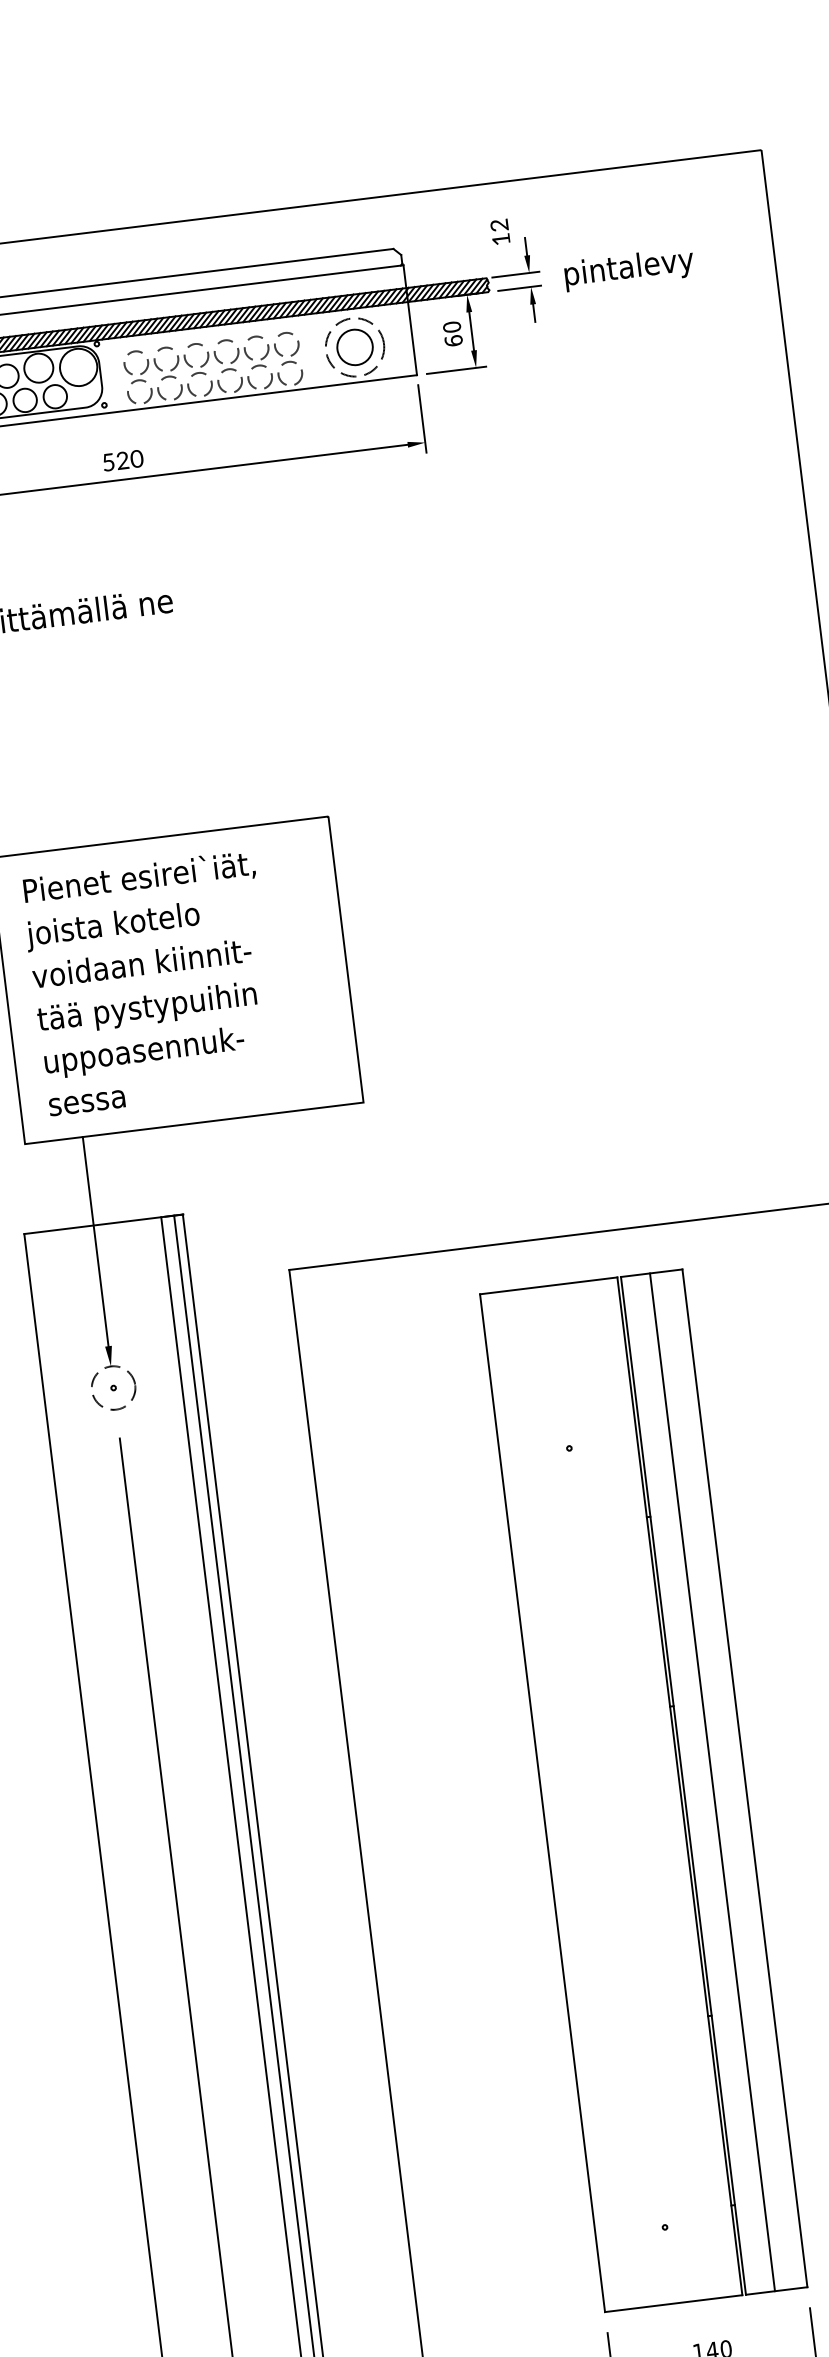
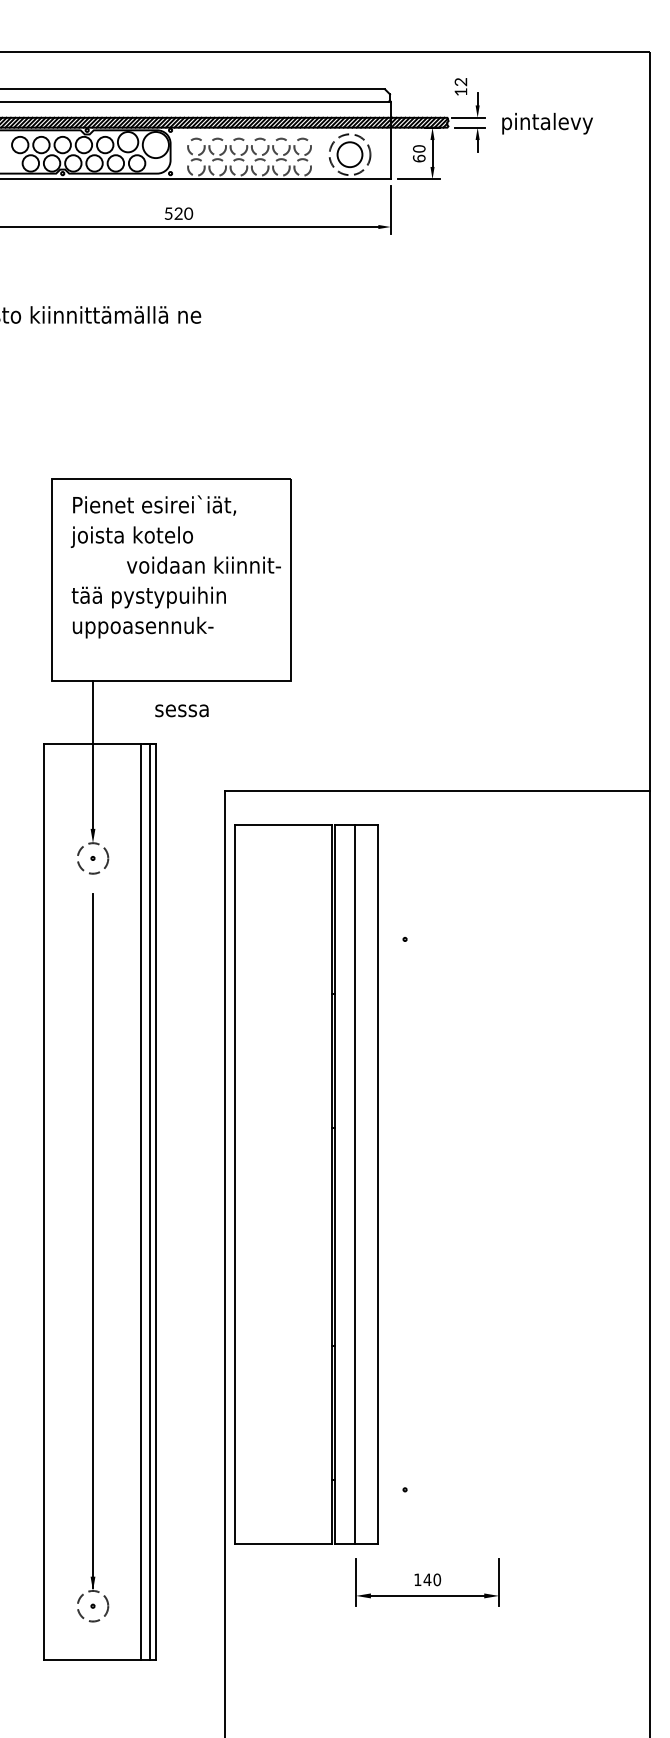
text: (141, 962) -> (203, 564), moved
text: (86, 1102) -> (181, 710), moved
part: (643, 1791) -> (306, 1184), moved

